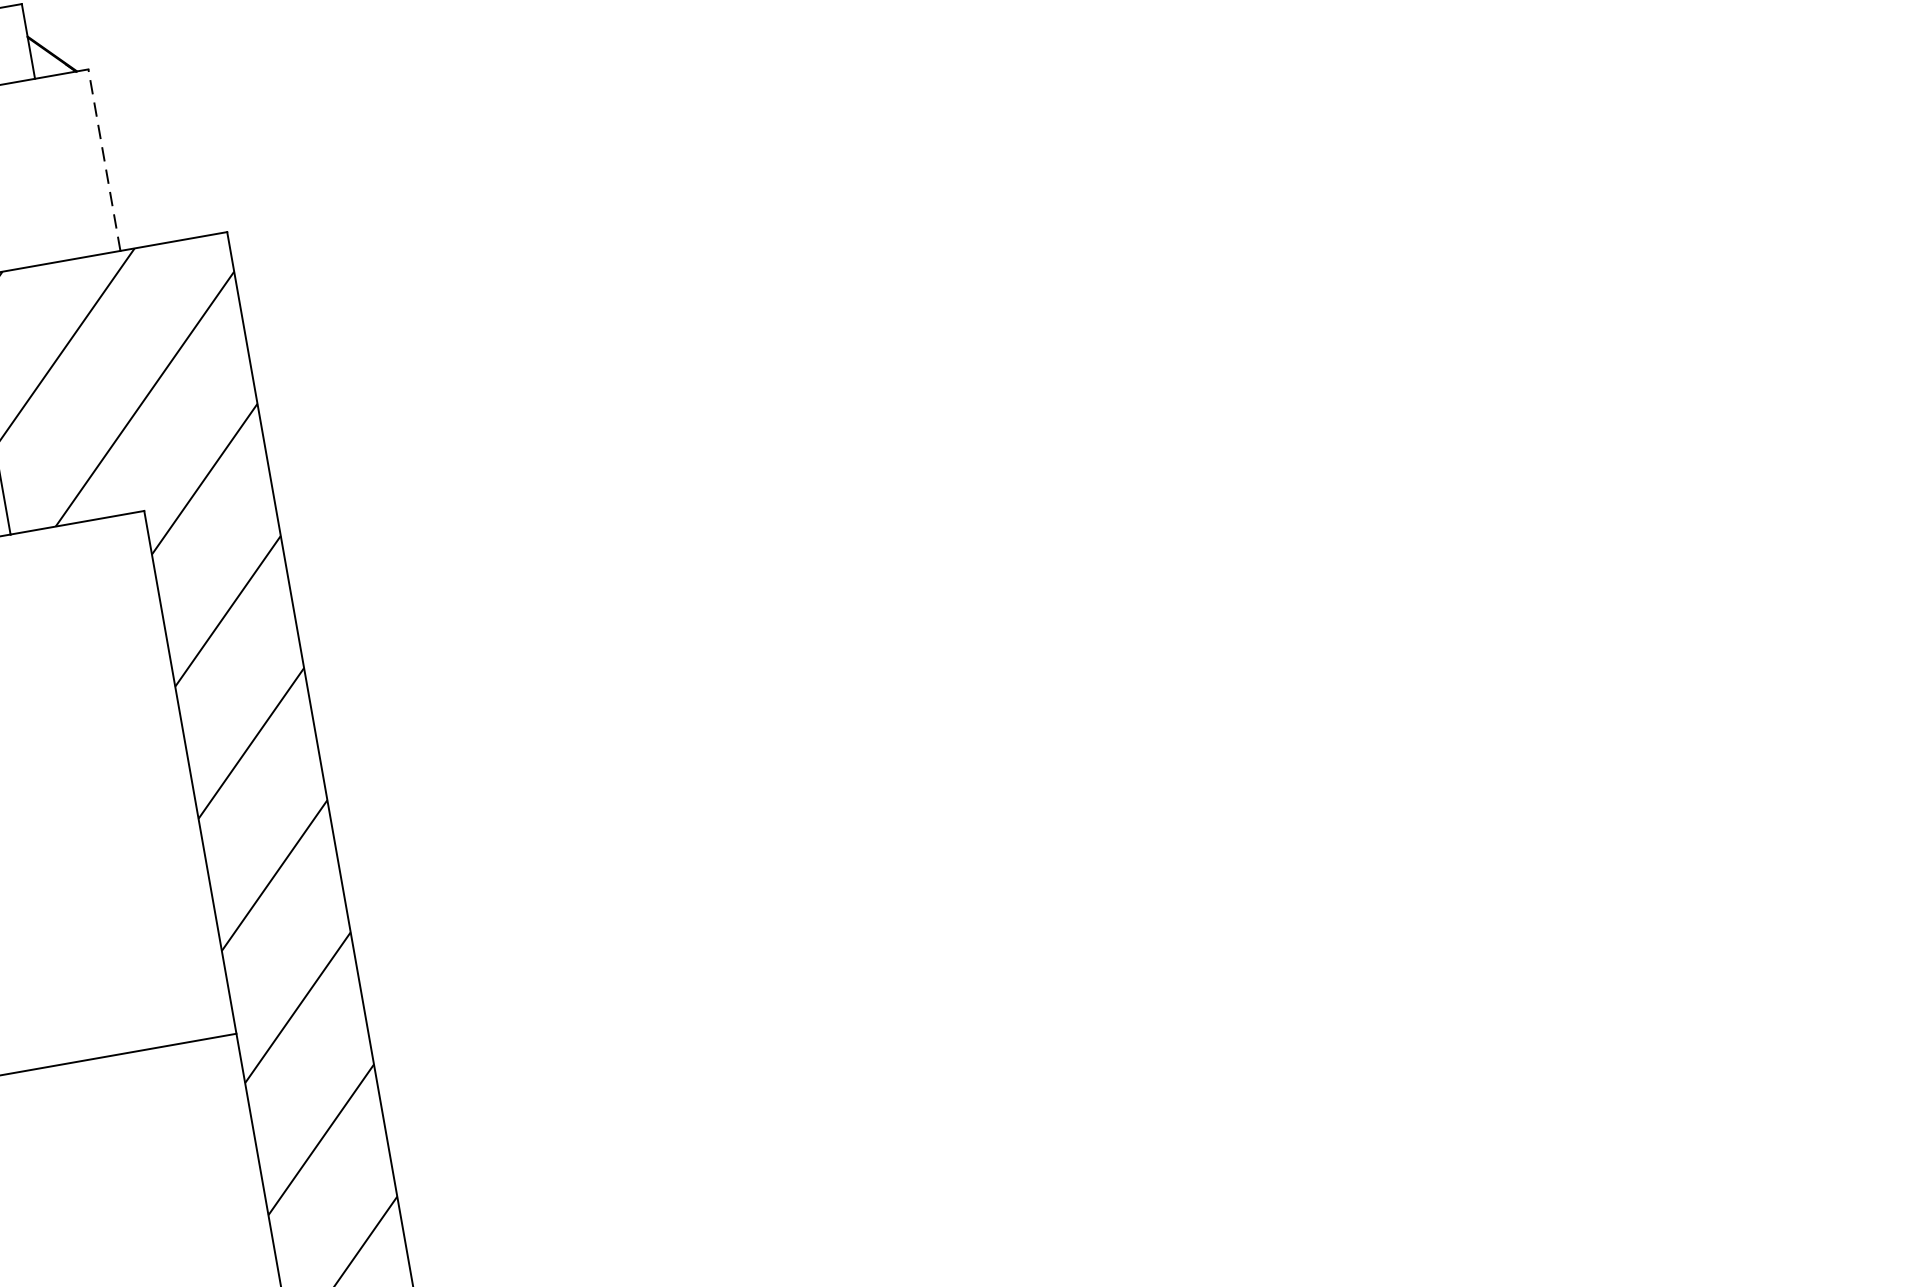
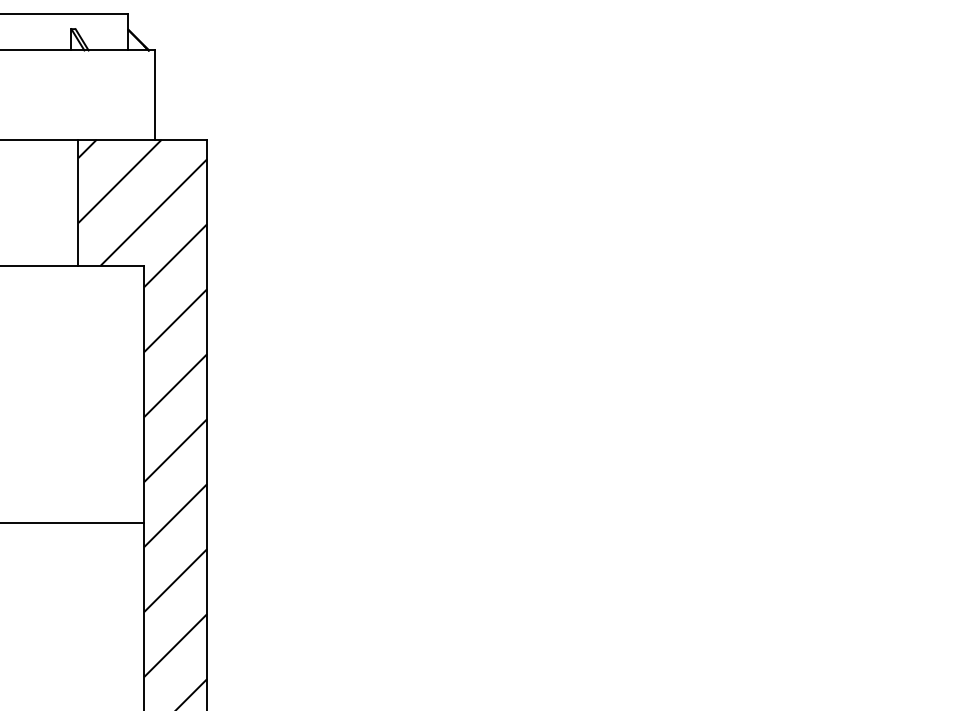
line: (104, 161) -> (154, 95), dashed -> solid

